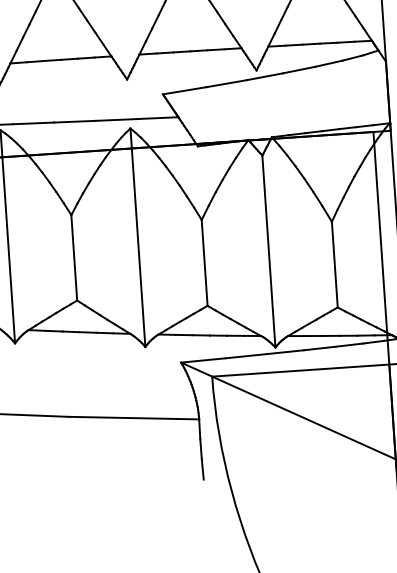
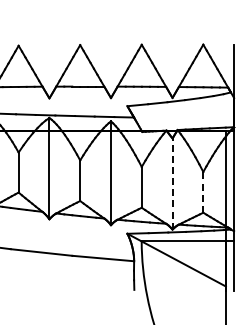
line: (268, 252) -> (172, 184), solid -> dashed
line: (335, 262) -> (203, 191), solid -> dashed

